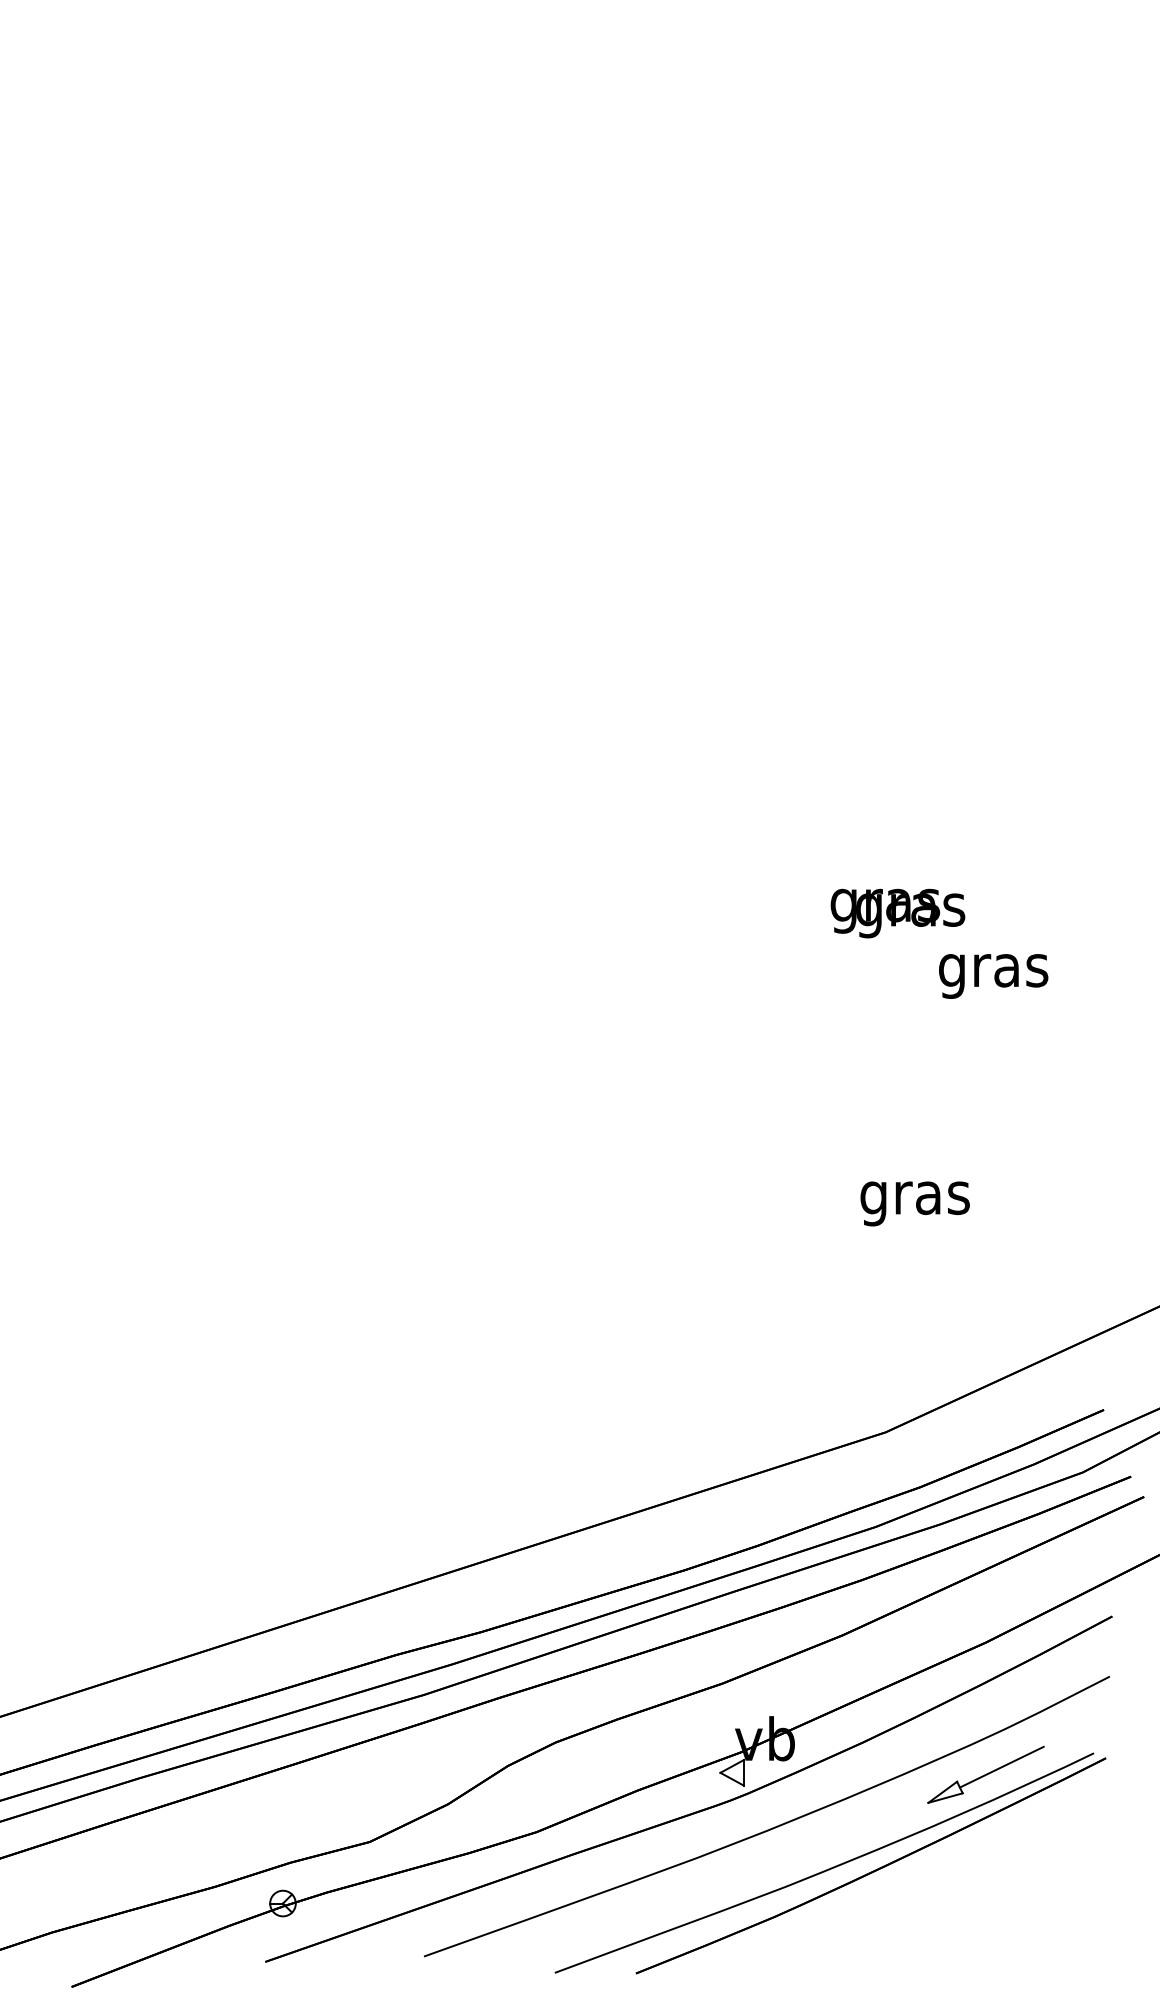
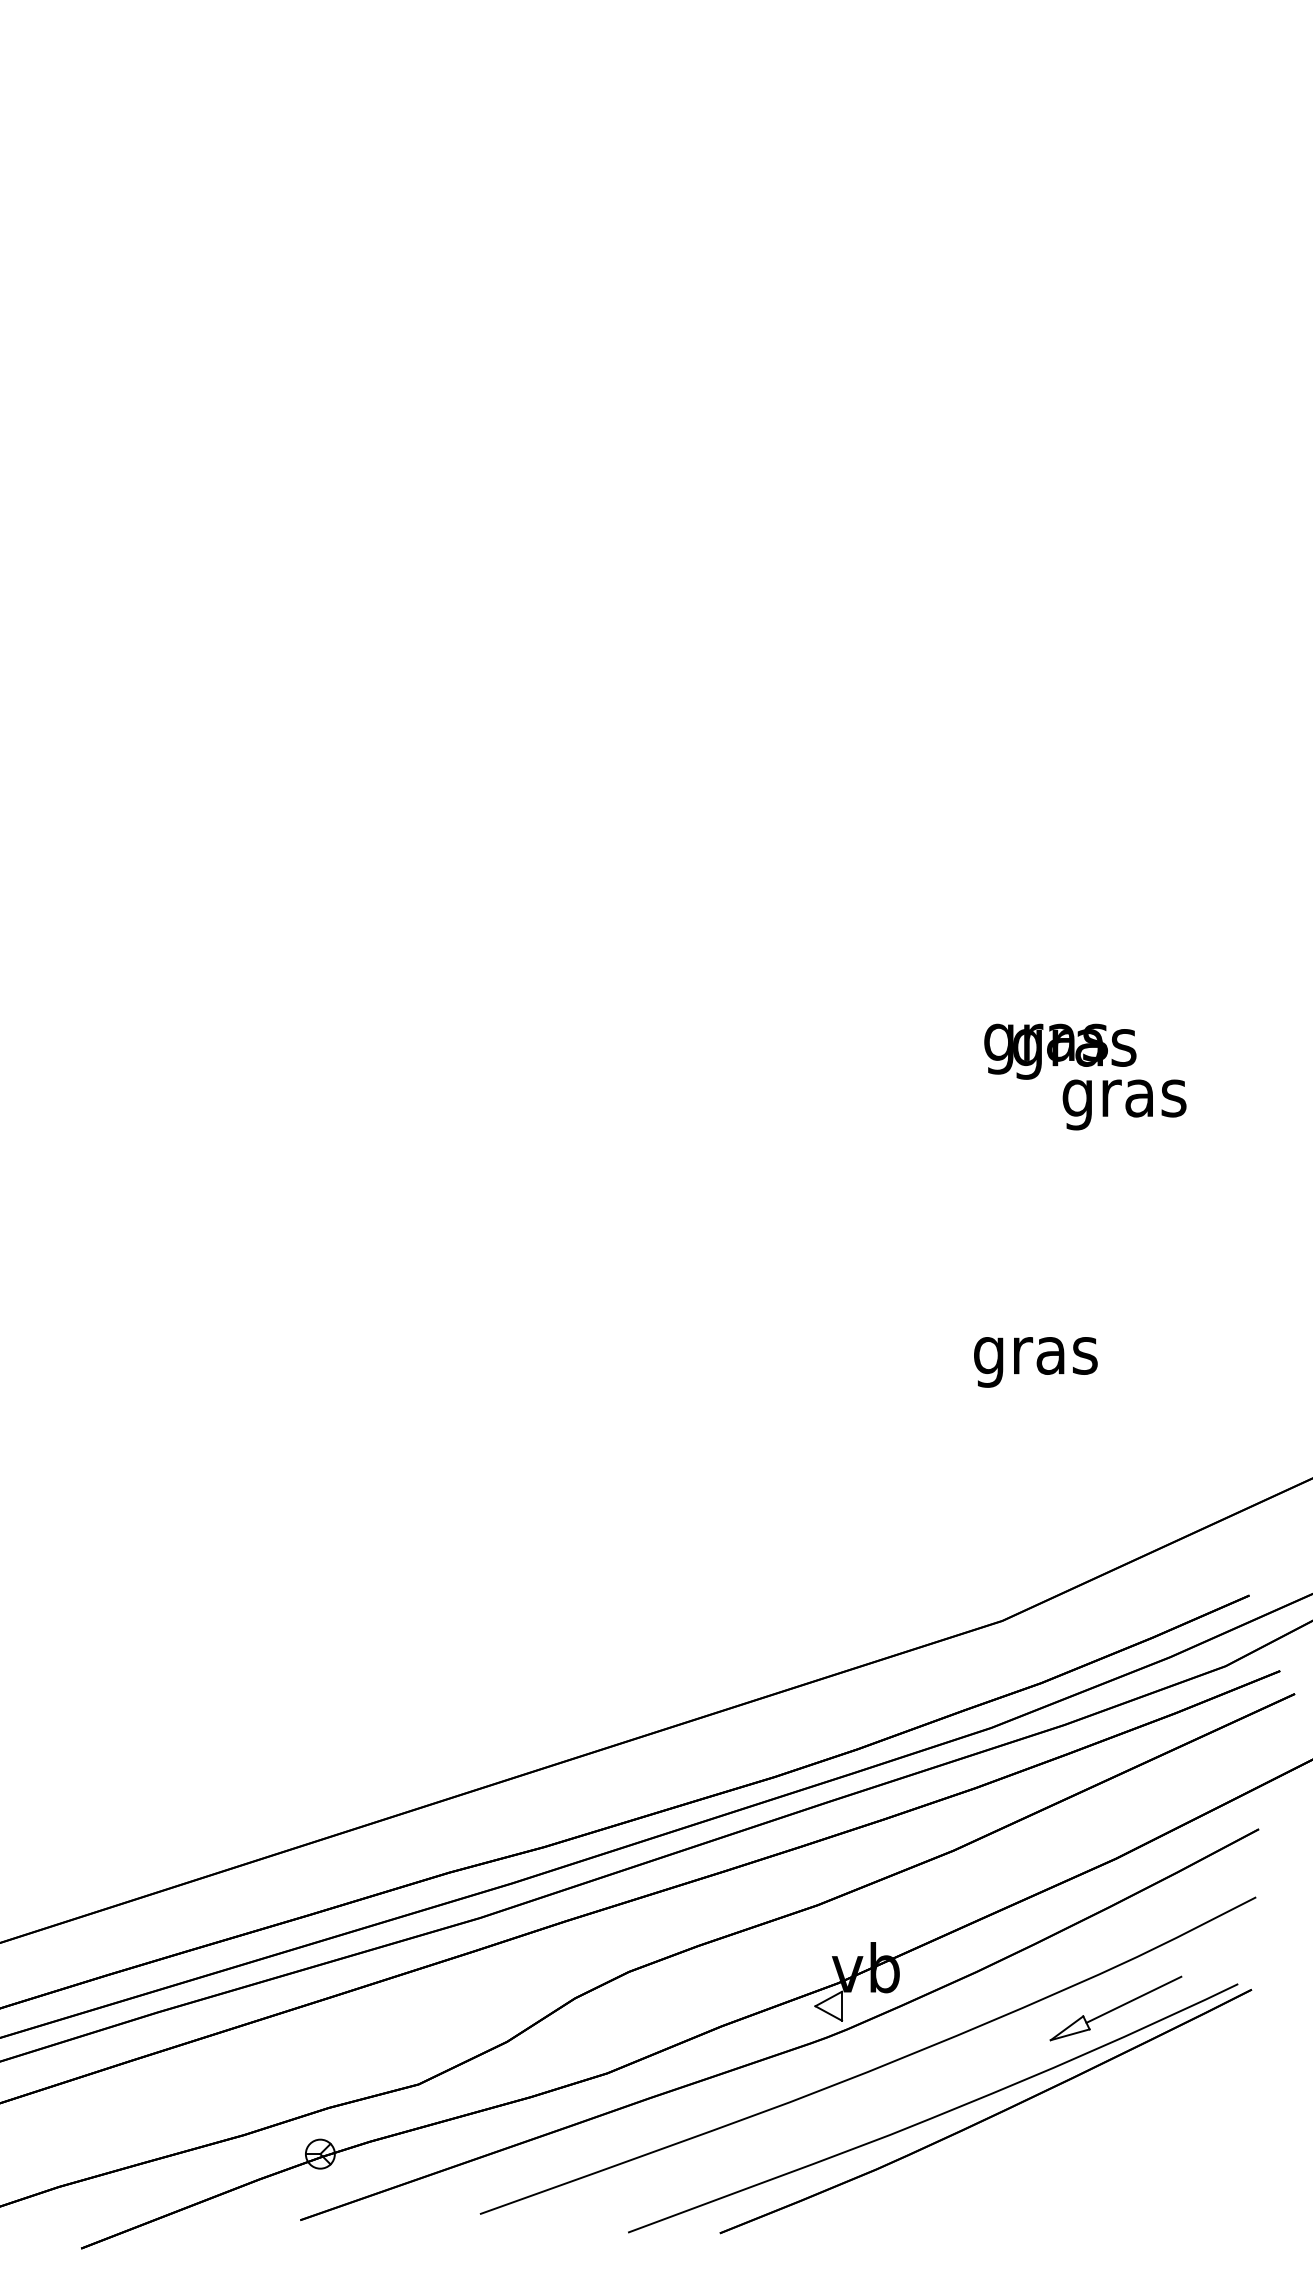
text: (898, 913) -> (1060, 1051), moved

